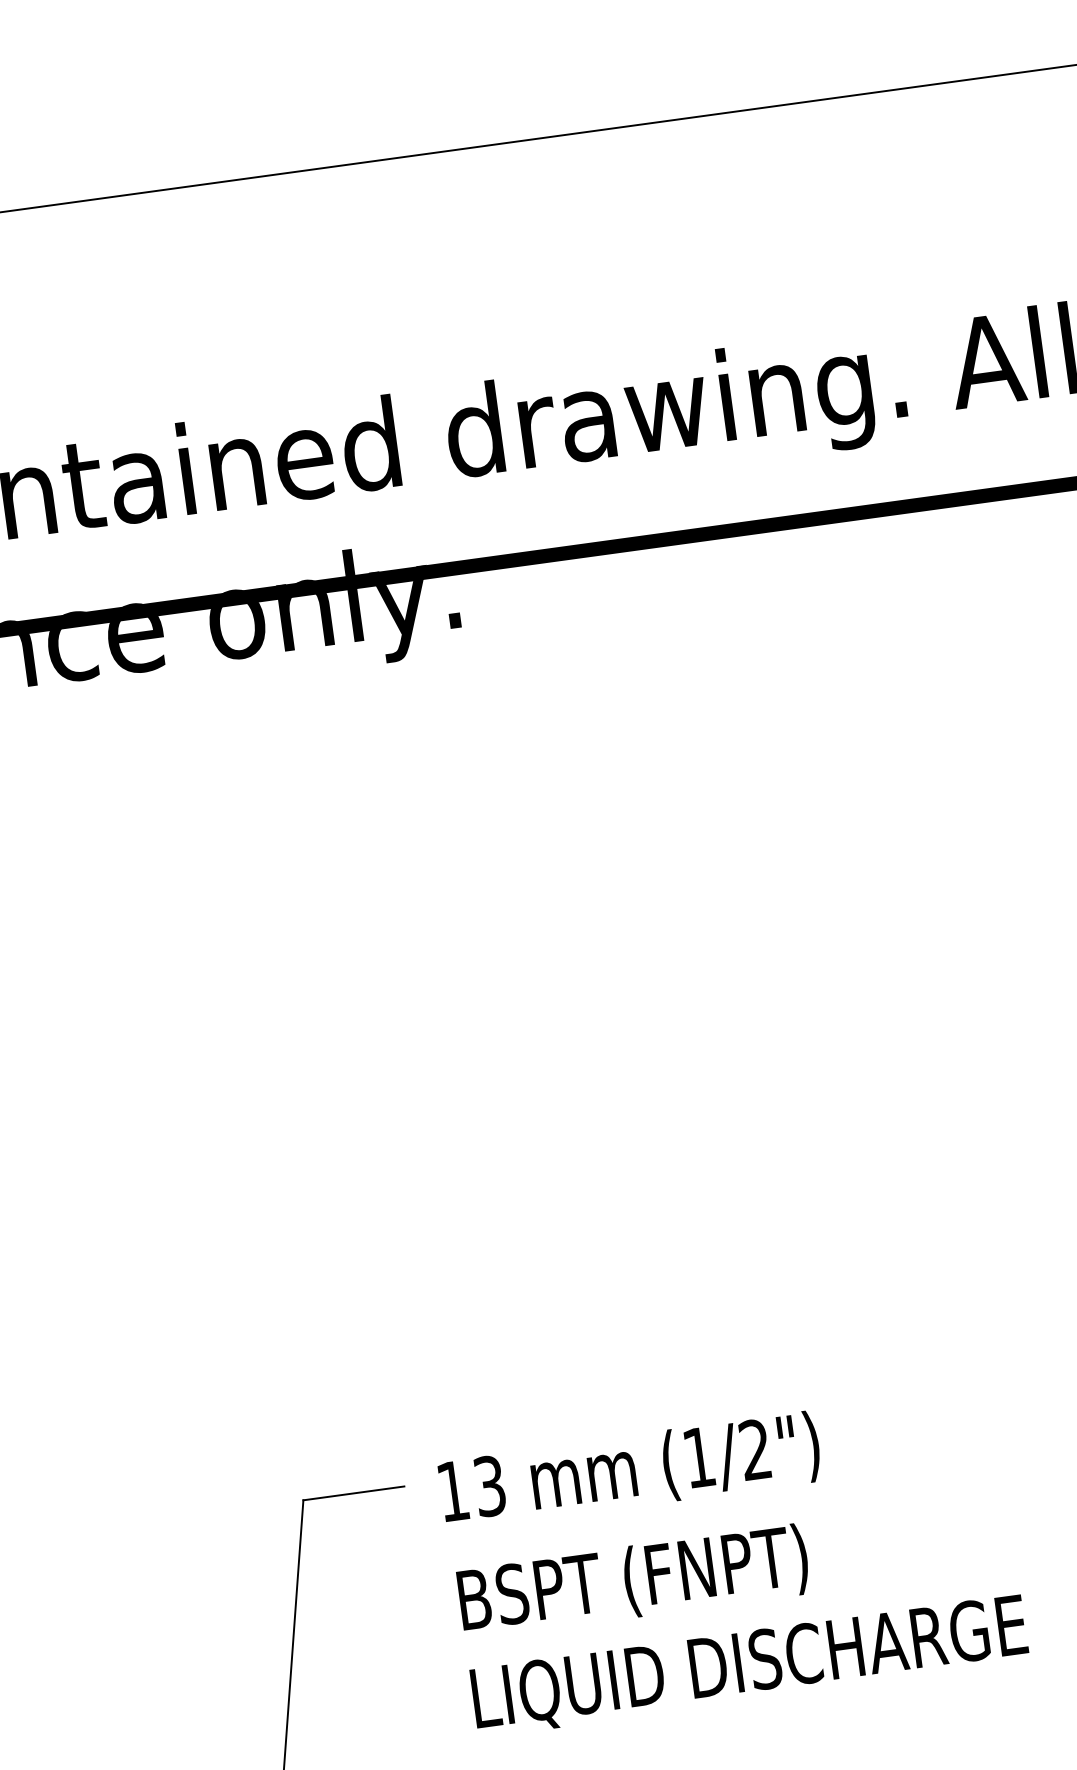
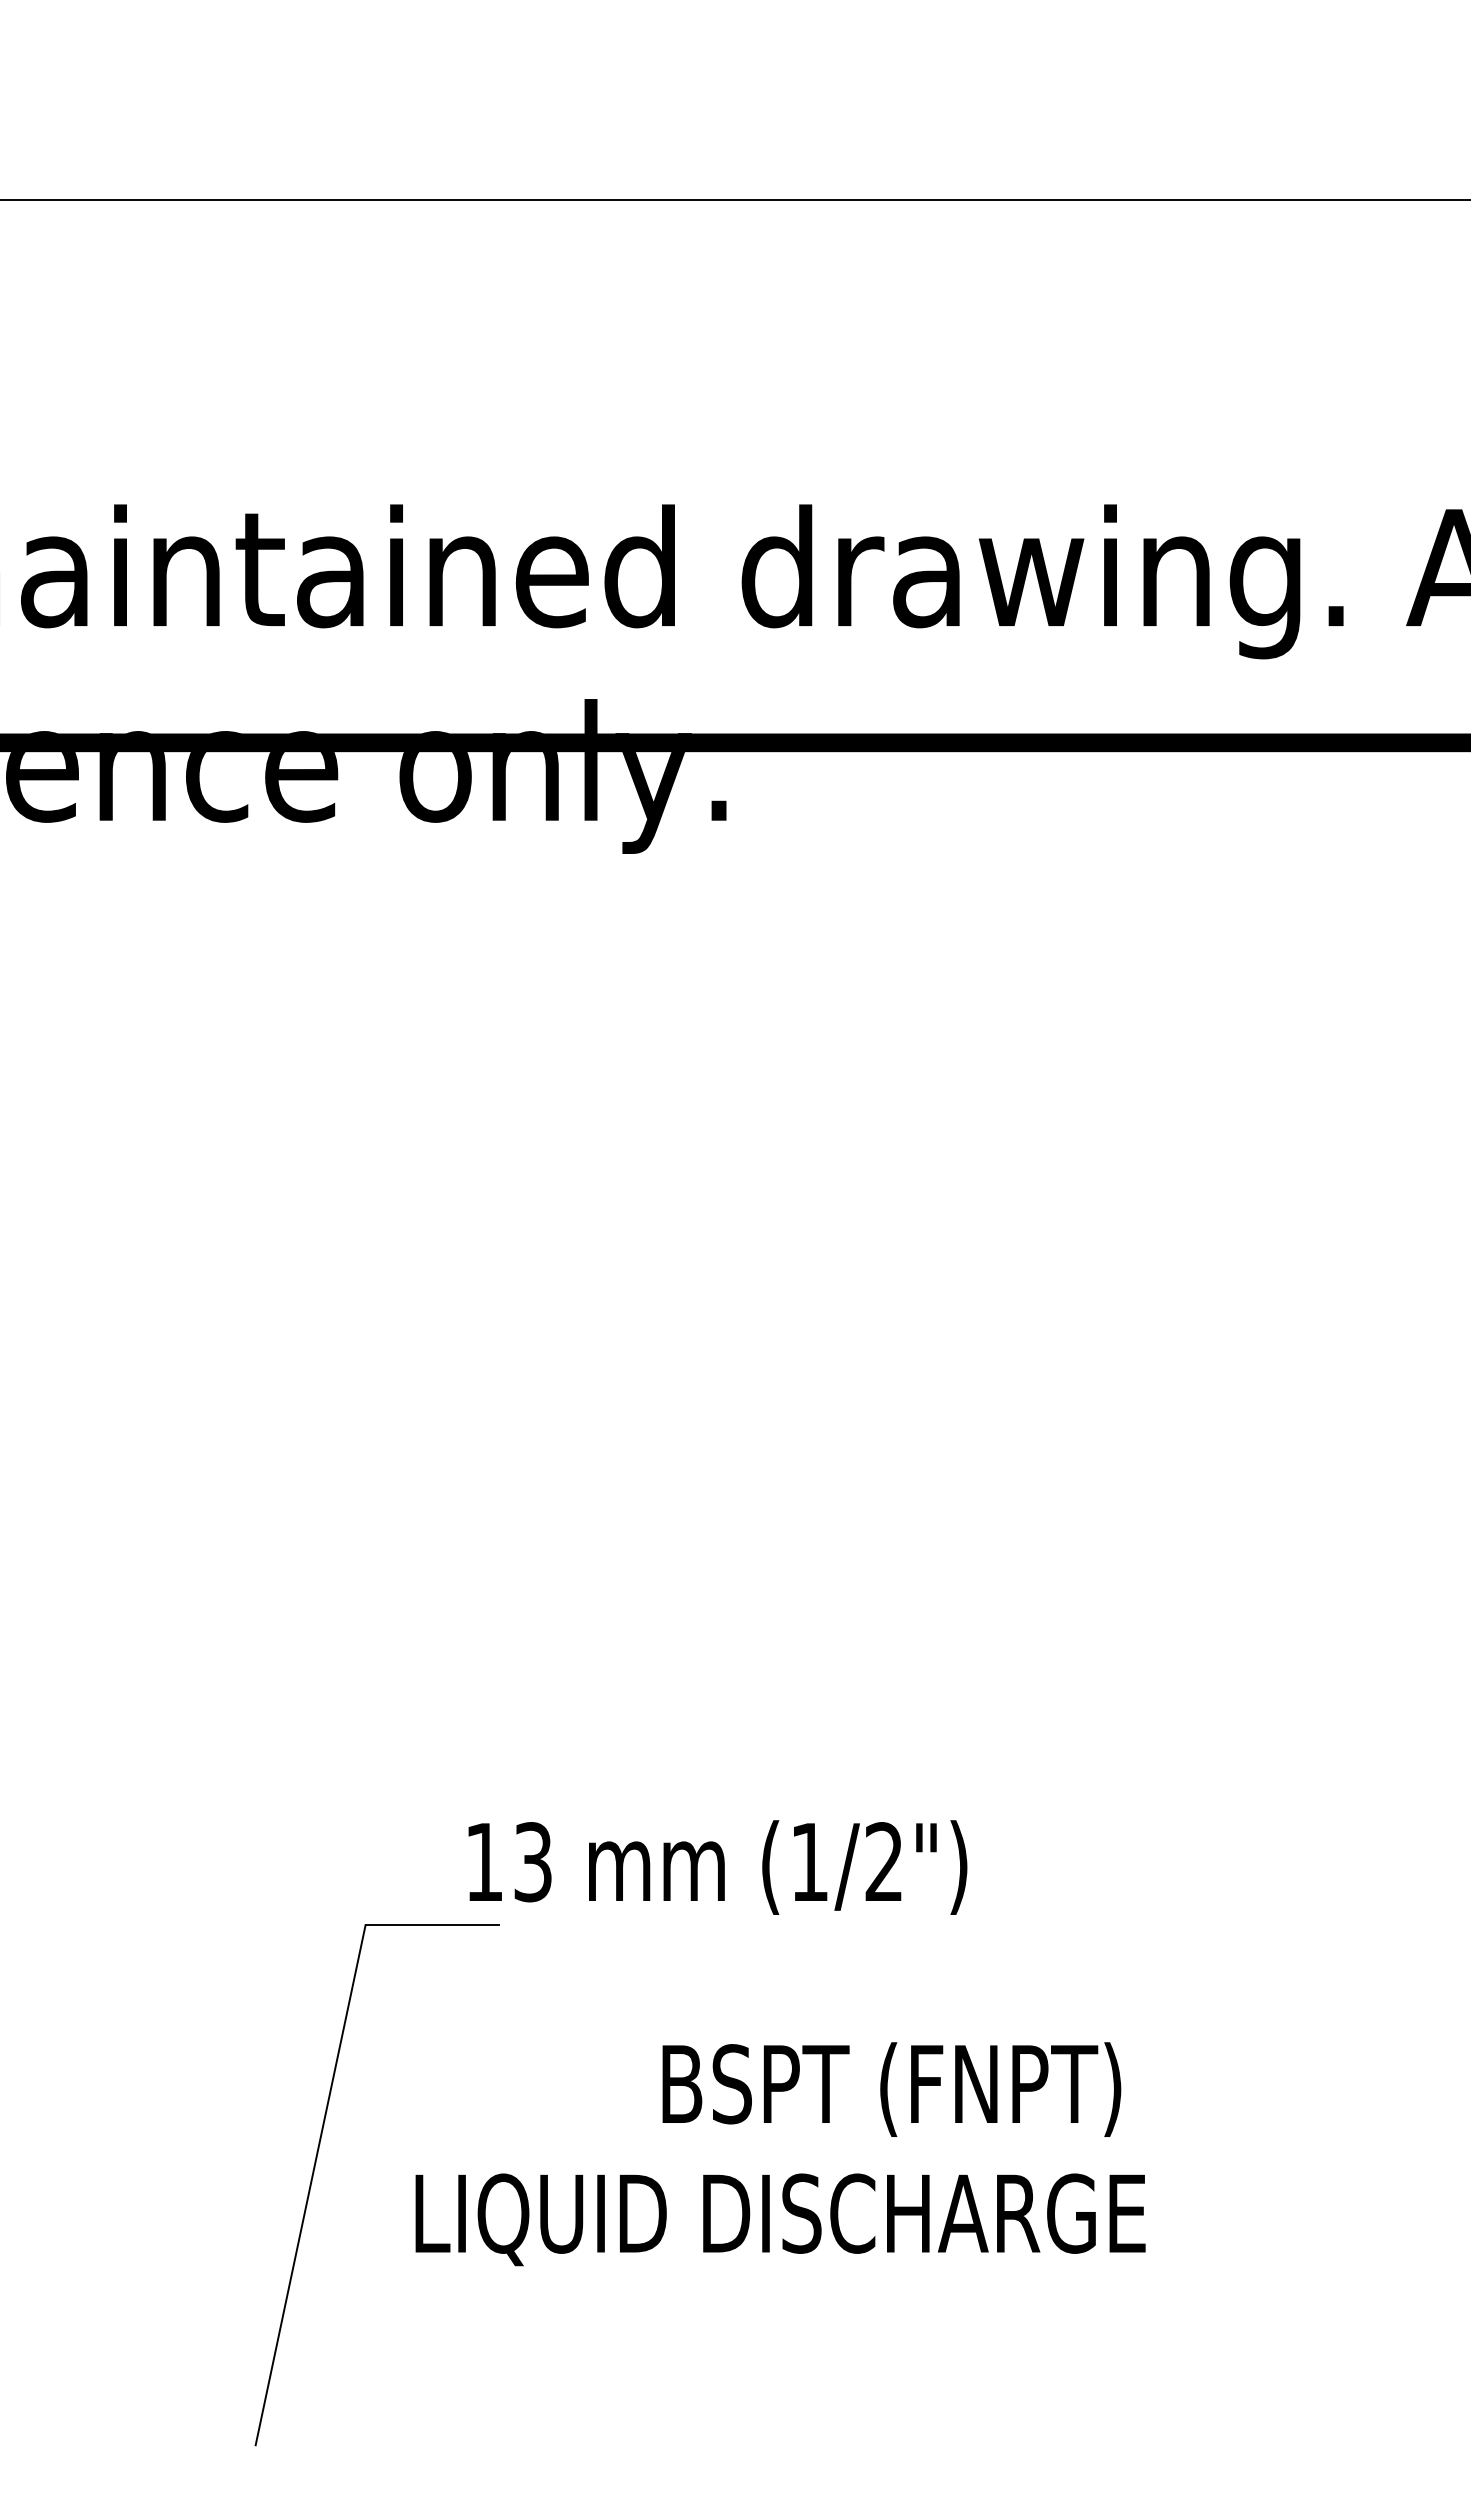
text: (629, 1471) -> (717, 1867), moved
text: (633, 1581) -> (891, 2089), moved
text: (749, 1665) -> (780, 2219), moved

